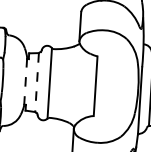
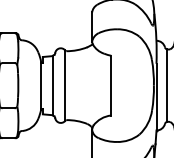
line: (26, 81) -> (41, 85), dashed -> solid
line: (37, 82) -> (52, 85), dashed -> solid

